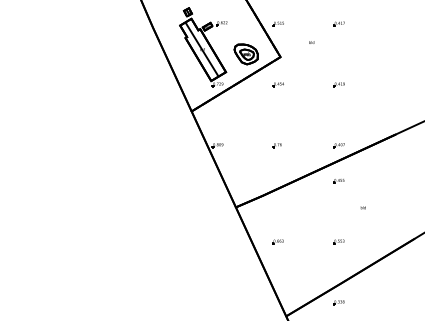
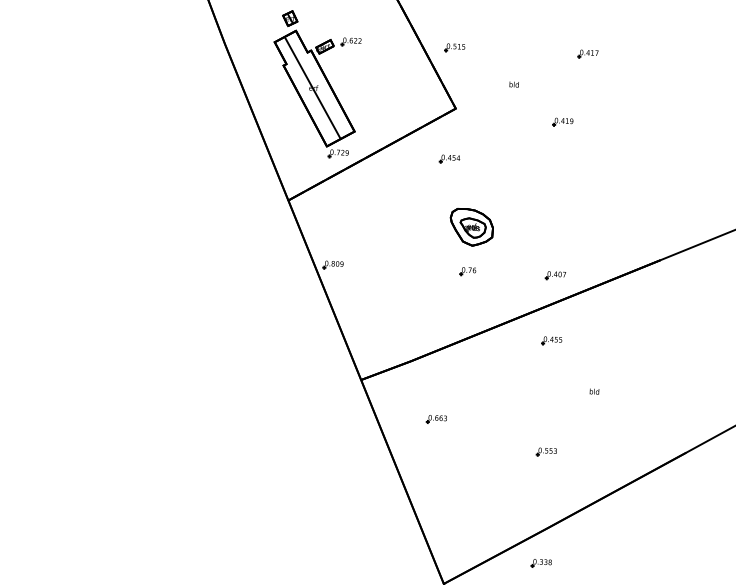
part: (338, 23) -> (586, 53), moved
part: (245, 54) -> (470, 227), moved
part: (338, 84) -> (561, 121), moved
part: (276, 145) -> (466, 271), moved
part: (277, 241) -> (435, 418), moved

